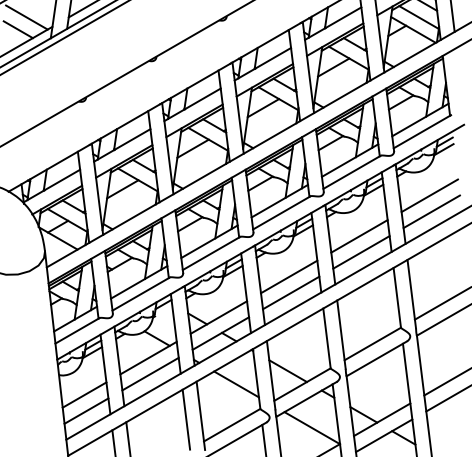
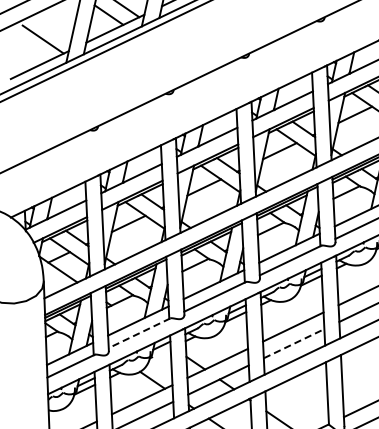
line: (17, 29) -> (32, 51), removed
line: (291, 292) -> (294, 343), solid -> dashed
line: (140, 294) -> (138, 333), solid -> dashed

